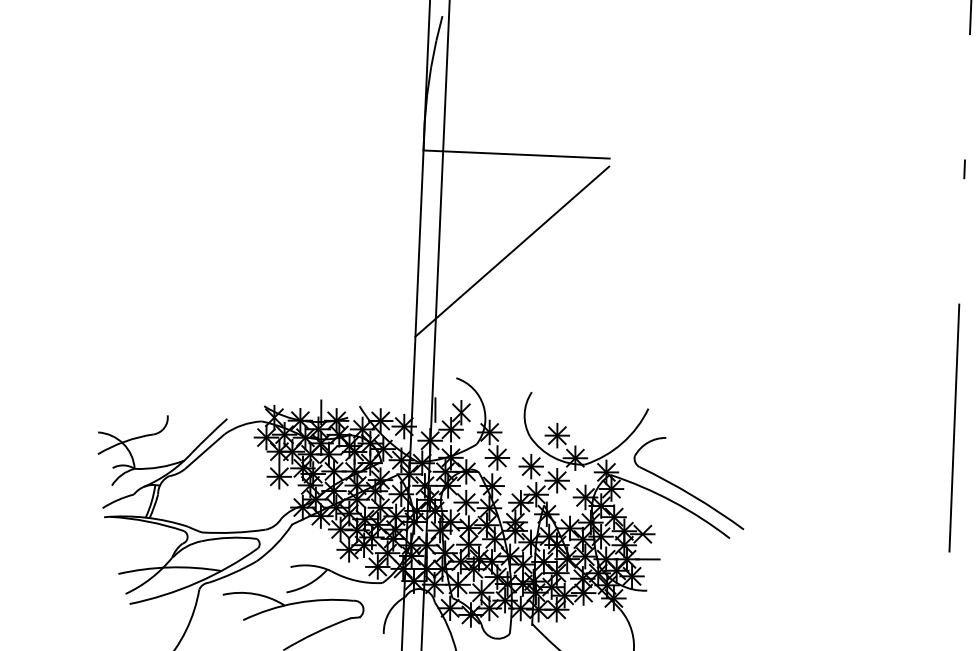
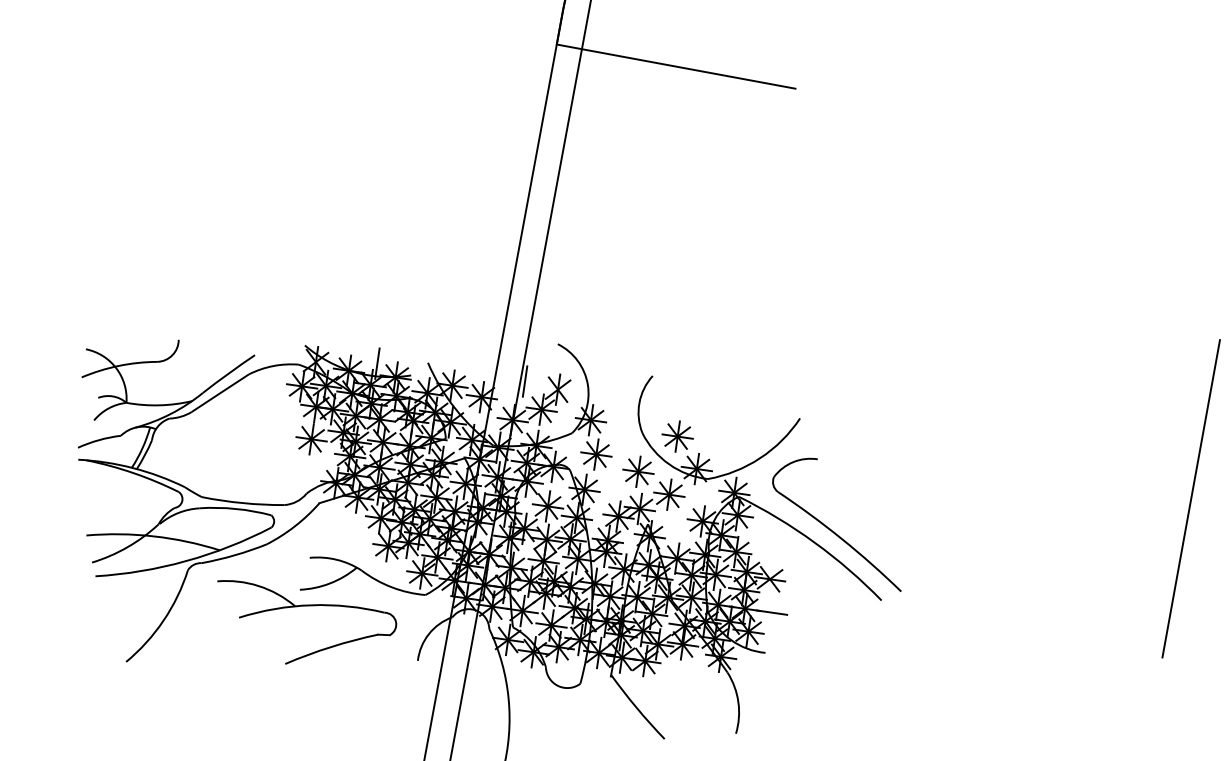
line: (512, 251) -> (653, 190), removed

